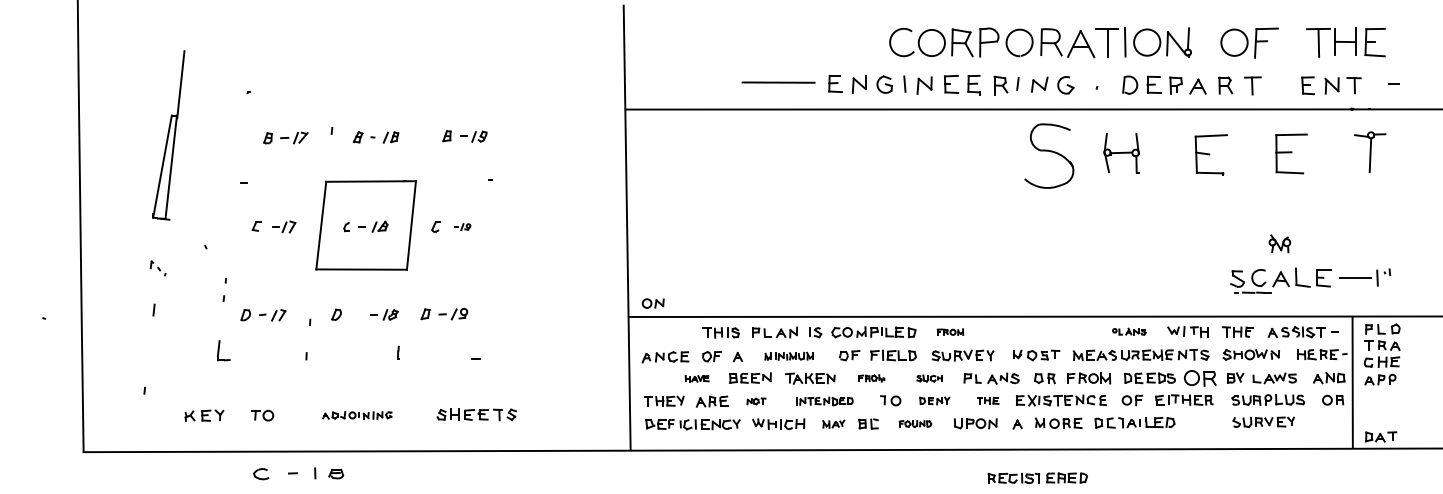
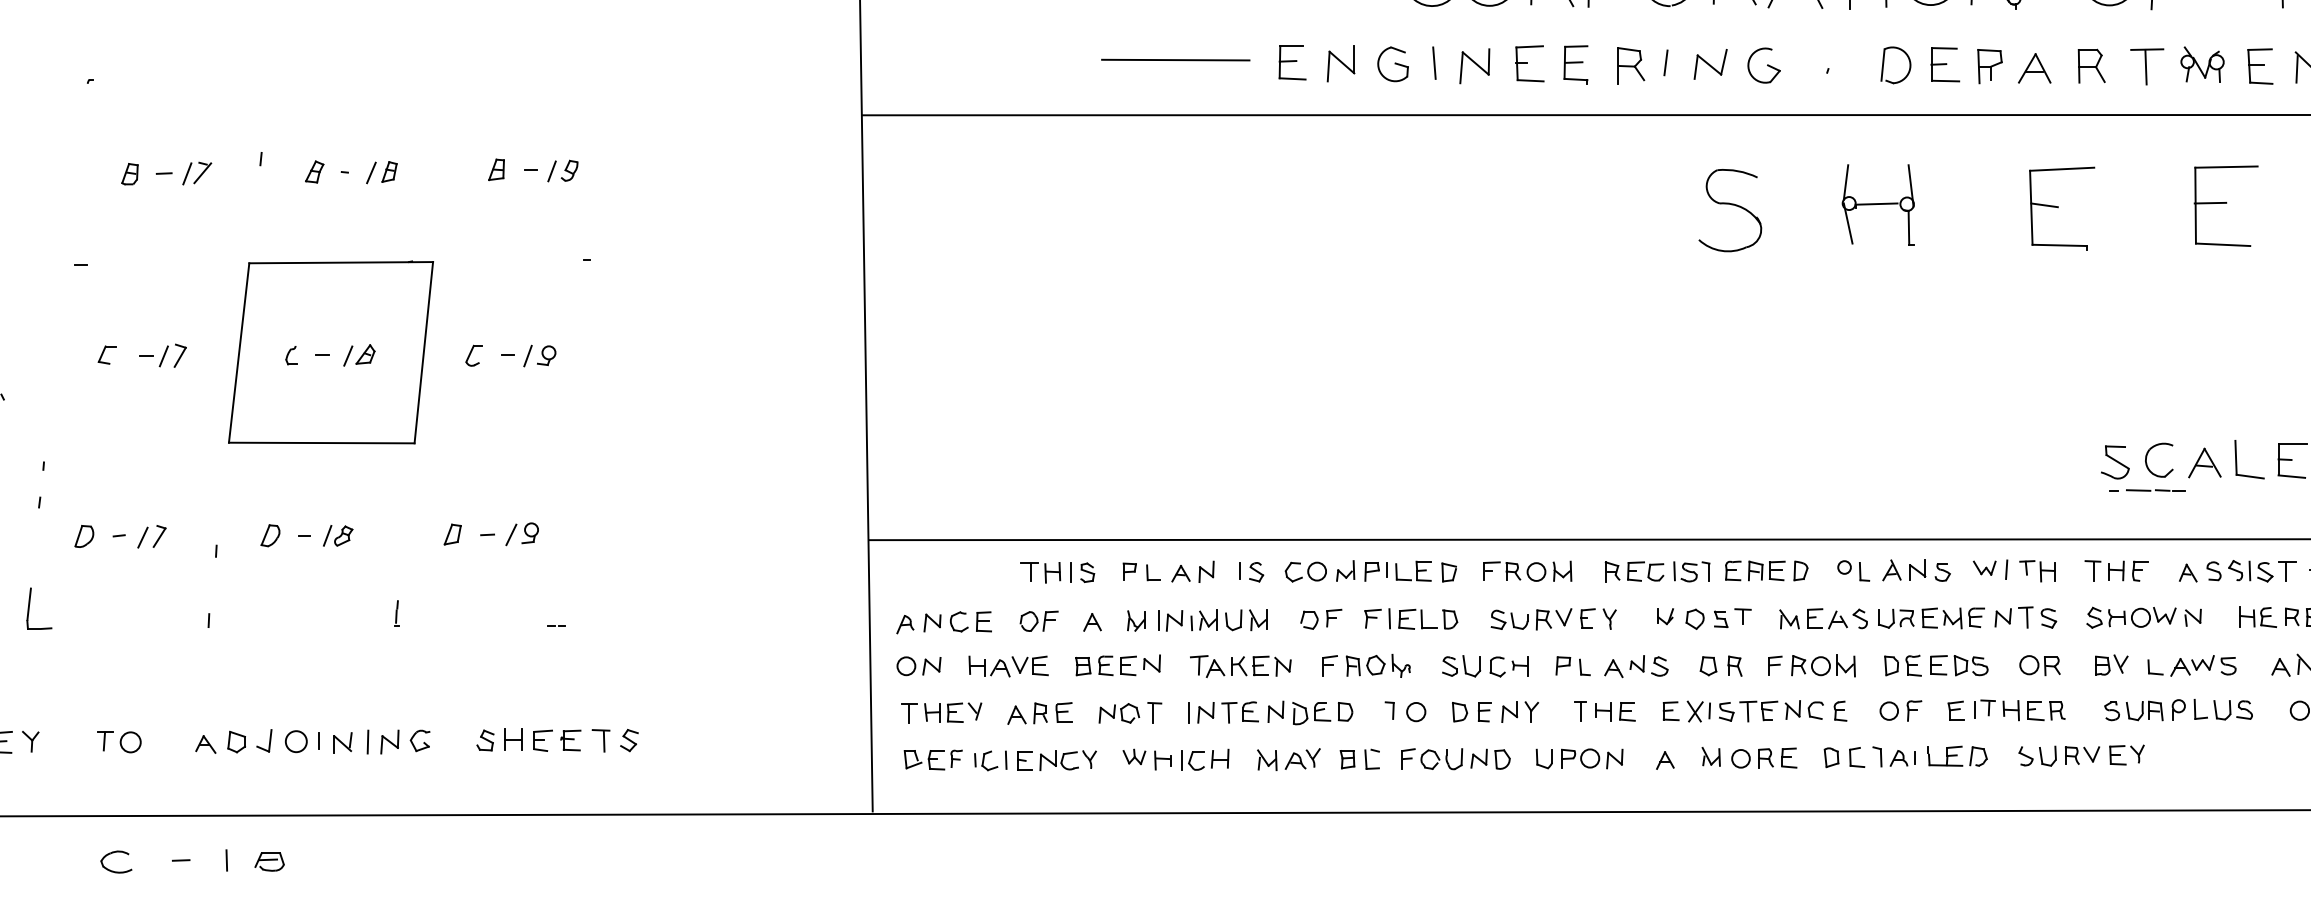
part: (1049, 155) -> (1730, 209), size x0.62
part: (462, 226) -> (528, 354), size x1.67
part: (1279, 243) -> (2201, 63), moved
part: (652, 303) -> (917, 666), moved
part: (384, 314) -> (325, 535), moved
part: (950, 331) -> (1527, 569), size x1.67
part: (1129, 331) -> (1894, 569), size x1.67
part: (788, 356) -> (1196, 621), size x1.43
part: (1200, 377) -> (2039, 664), size x0.62
part: (697, 378) -> (1009, 666), size x1.67
part: (871, 378) -> (1366, 666), size x1.67
part: (929, 378) -> (1484, 666), size x1.67
part: (934, 400) -> (1495, 711), size x1.43
part: (988, 400) -> (1605, 711), size x1.43
part: (756, 401) -> (1130, 713), size x1.67
part: (824, 401) -> (1269, 713), size x1.43
part: (357, 415) -> (313, 741), size x1.67
part: (1263, 422) -> (2080, 756), moved
part: (915, 423) -> (1456, 758), size x1.67
part: (833, 424) -> (1288, 760), size x1.43
part: (1037, 477) -> (1706, 569), moved

